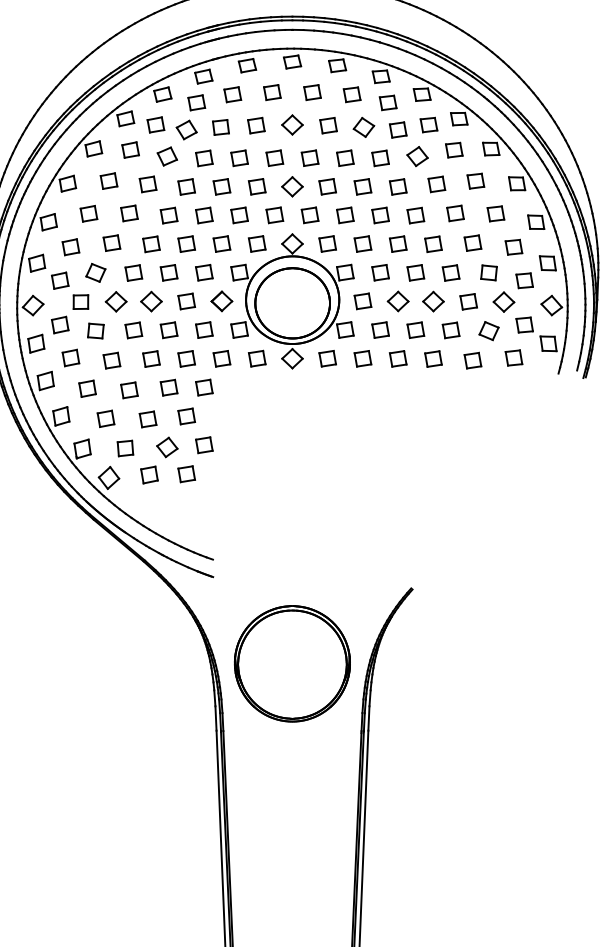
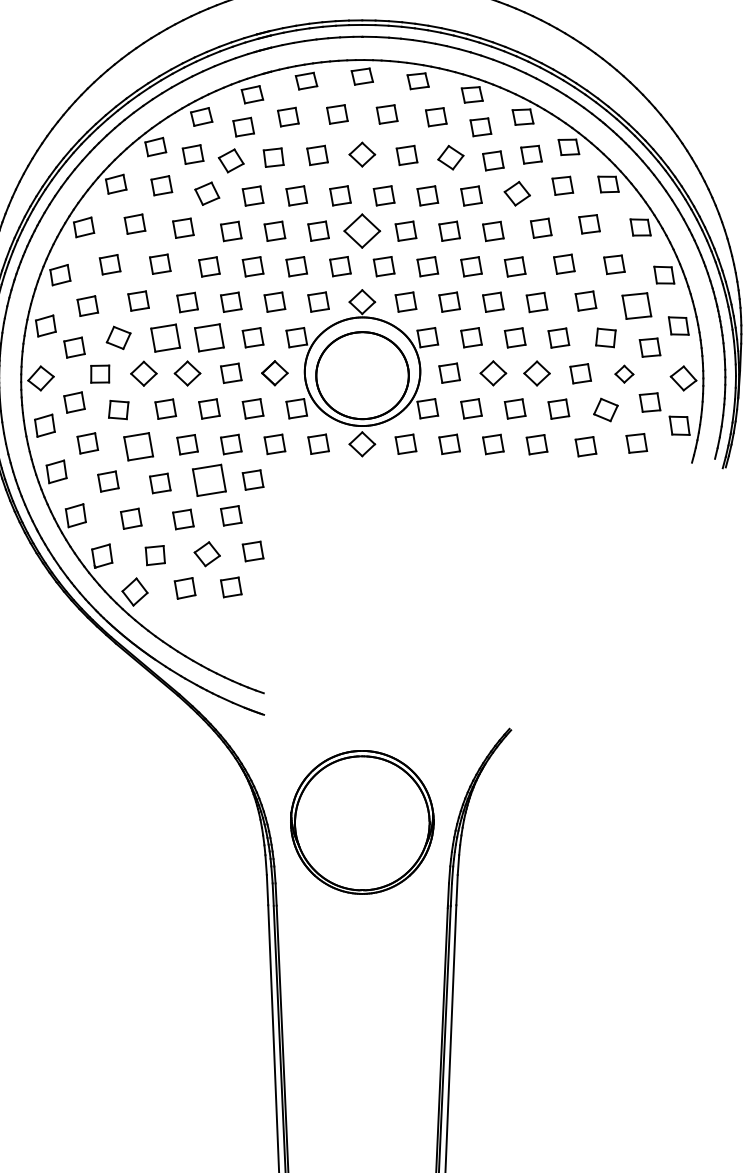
part: (292, 187) -> (362, 231), size x1.4
part: (513, 247) -> (636, 306), size x1.4
part: (133, 272) -> (165, 337), size x1.4
part: (169, 272) -> (209, 337), size x1.4
part: (504, 302) -> (624, 374), size x0.7
part: (111, 360) -> (138, 446), size x1.4
part: (169, 387) -> (209, 479), size x1.6

